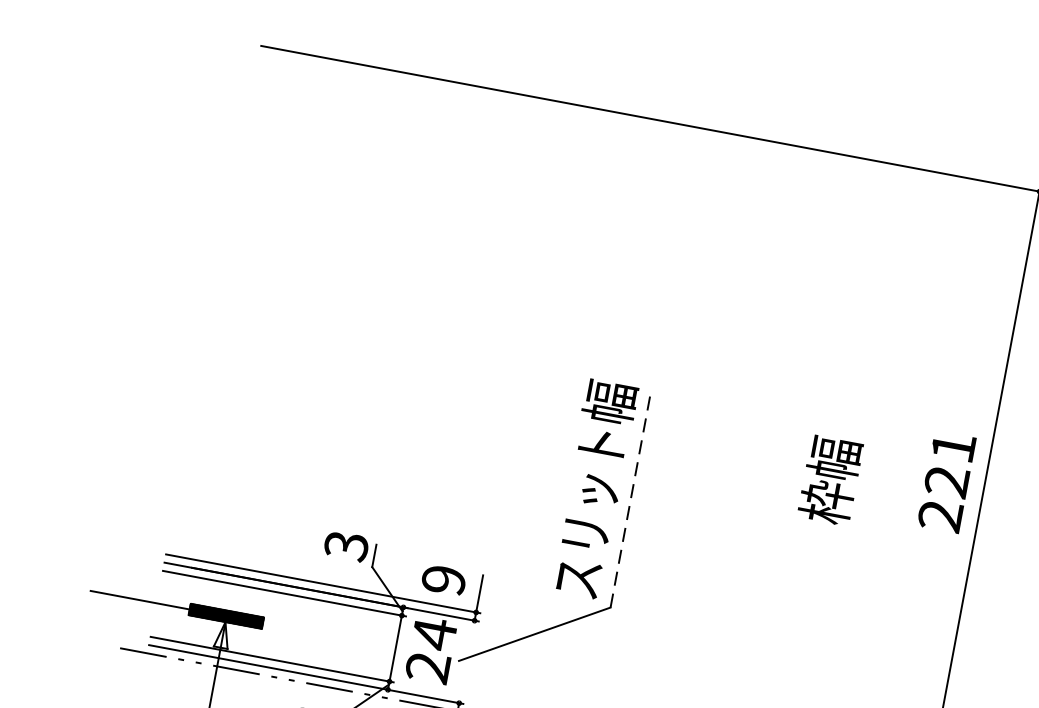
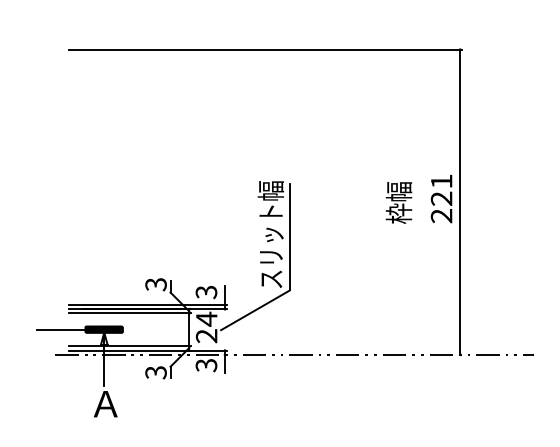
text: (829, 479) -> (398, 202), moved
line: (630, 499) -> (289, 236), dashed -> solid
text: (443, 580) -> (206, 292), 9 -> 3

